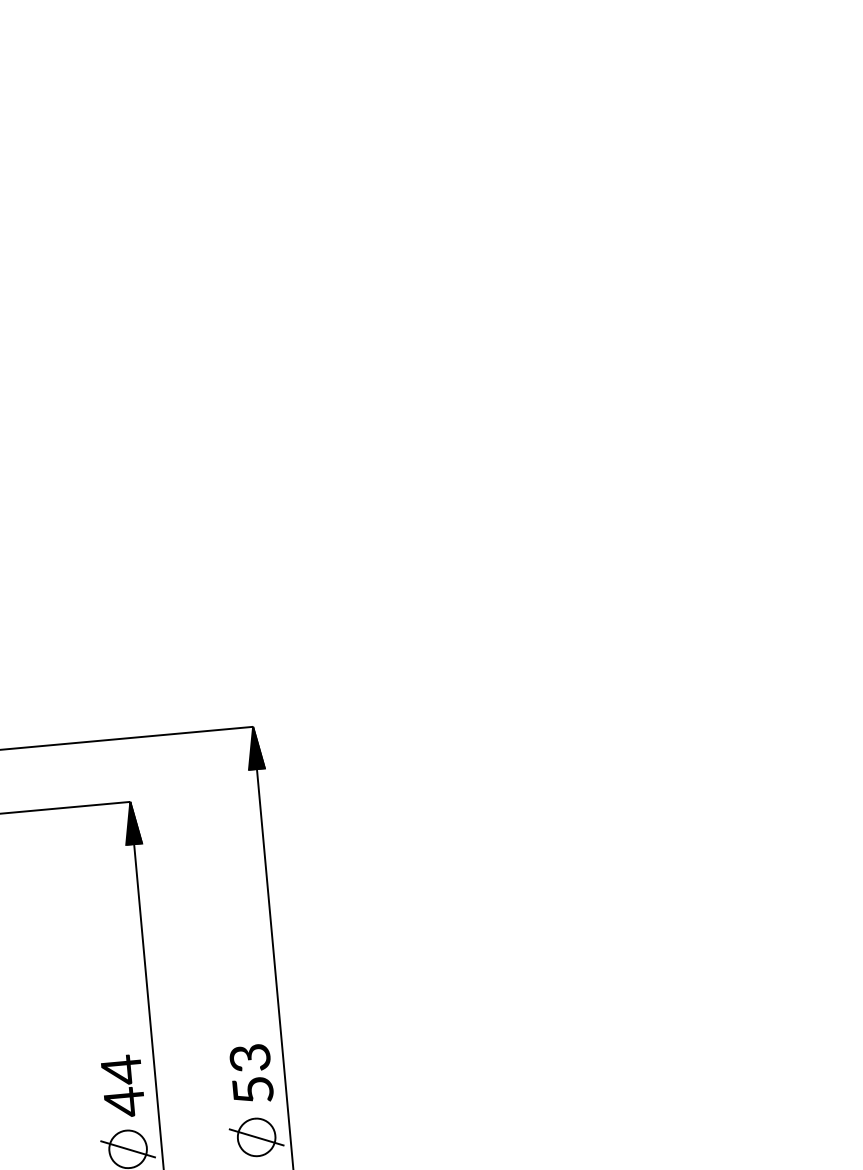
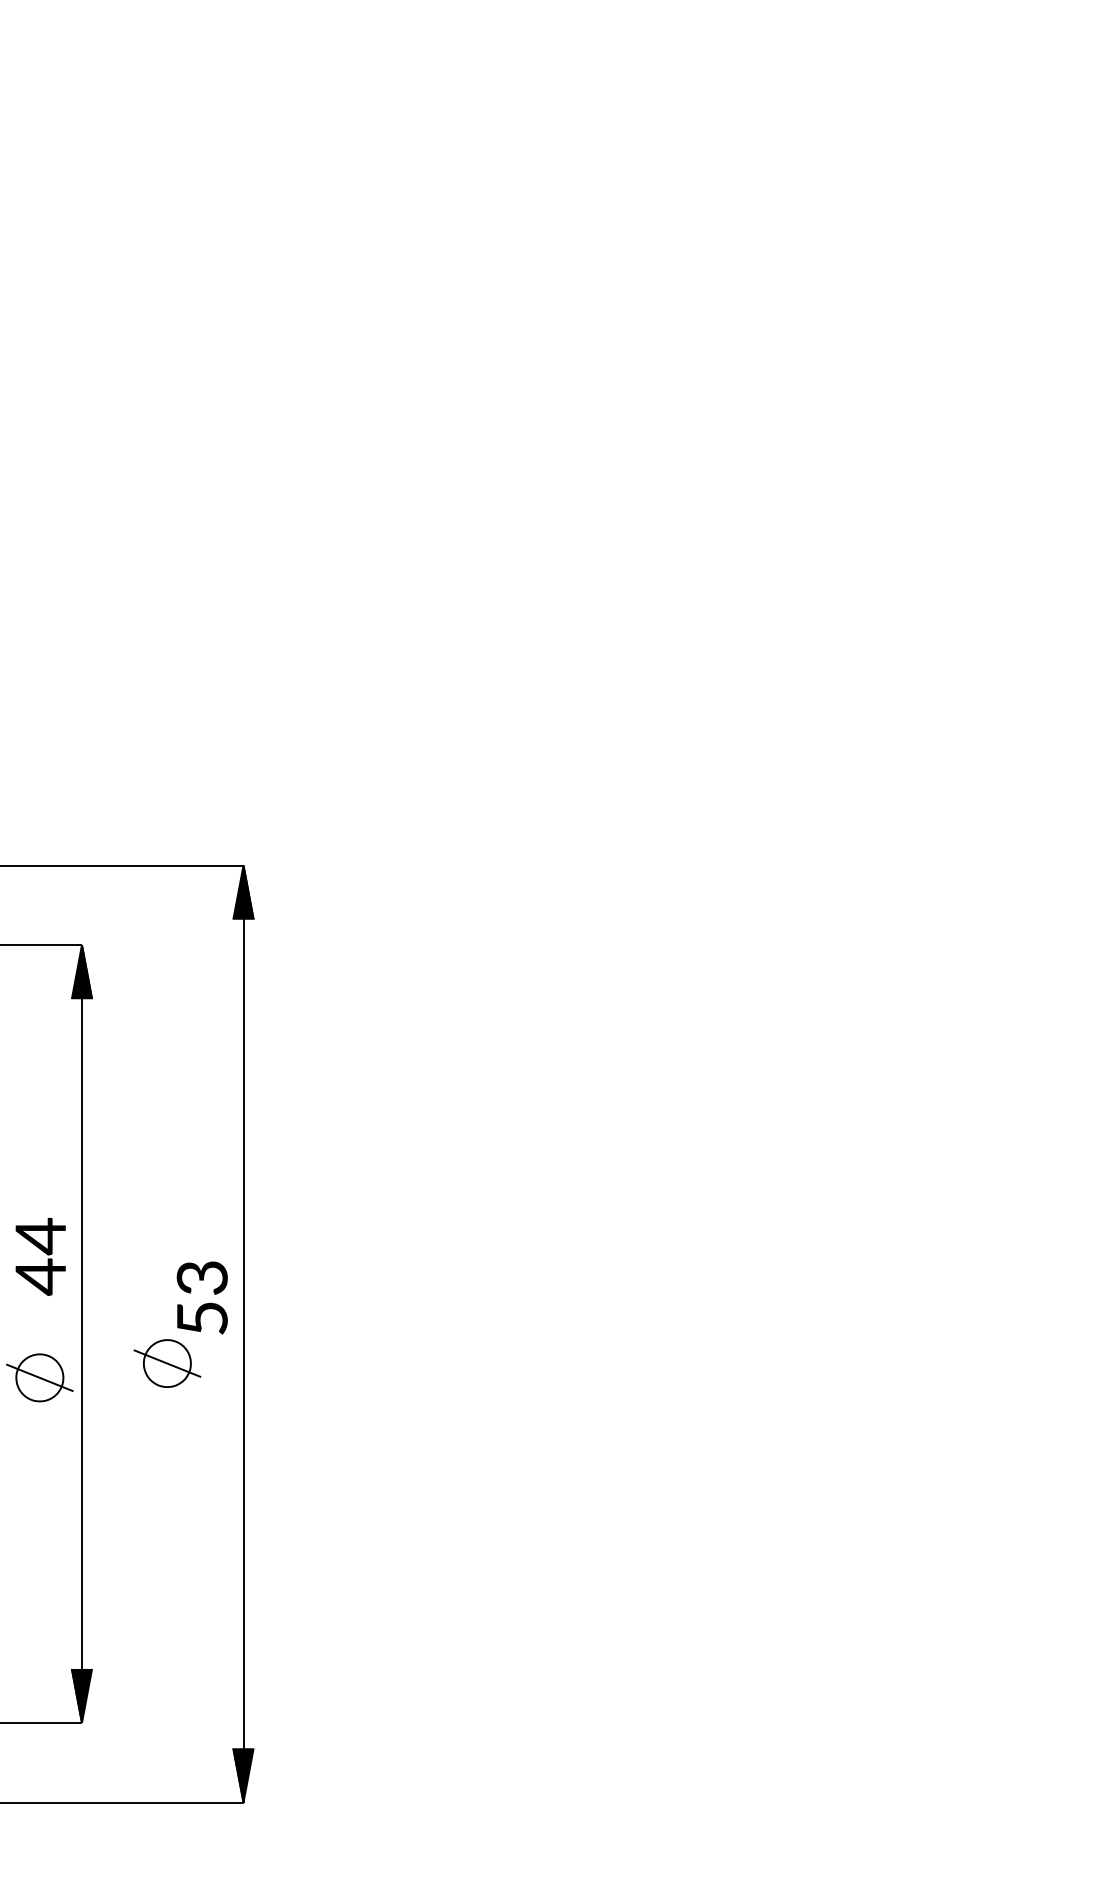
text: (122, 1086) -> (40, 1256), moved
part: (256, 1137) -> (167, 1363), moved

